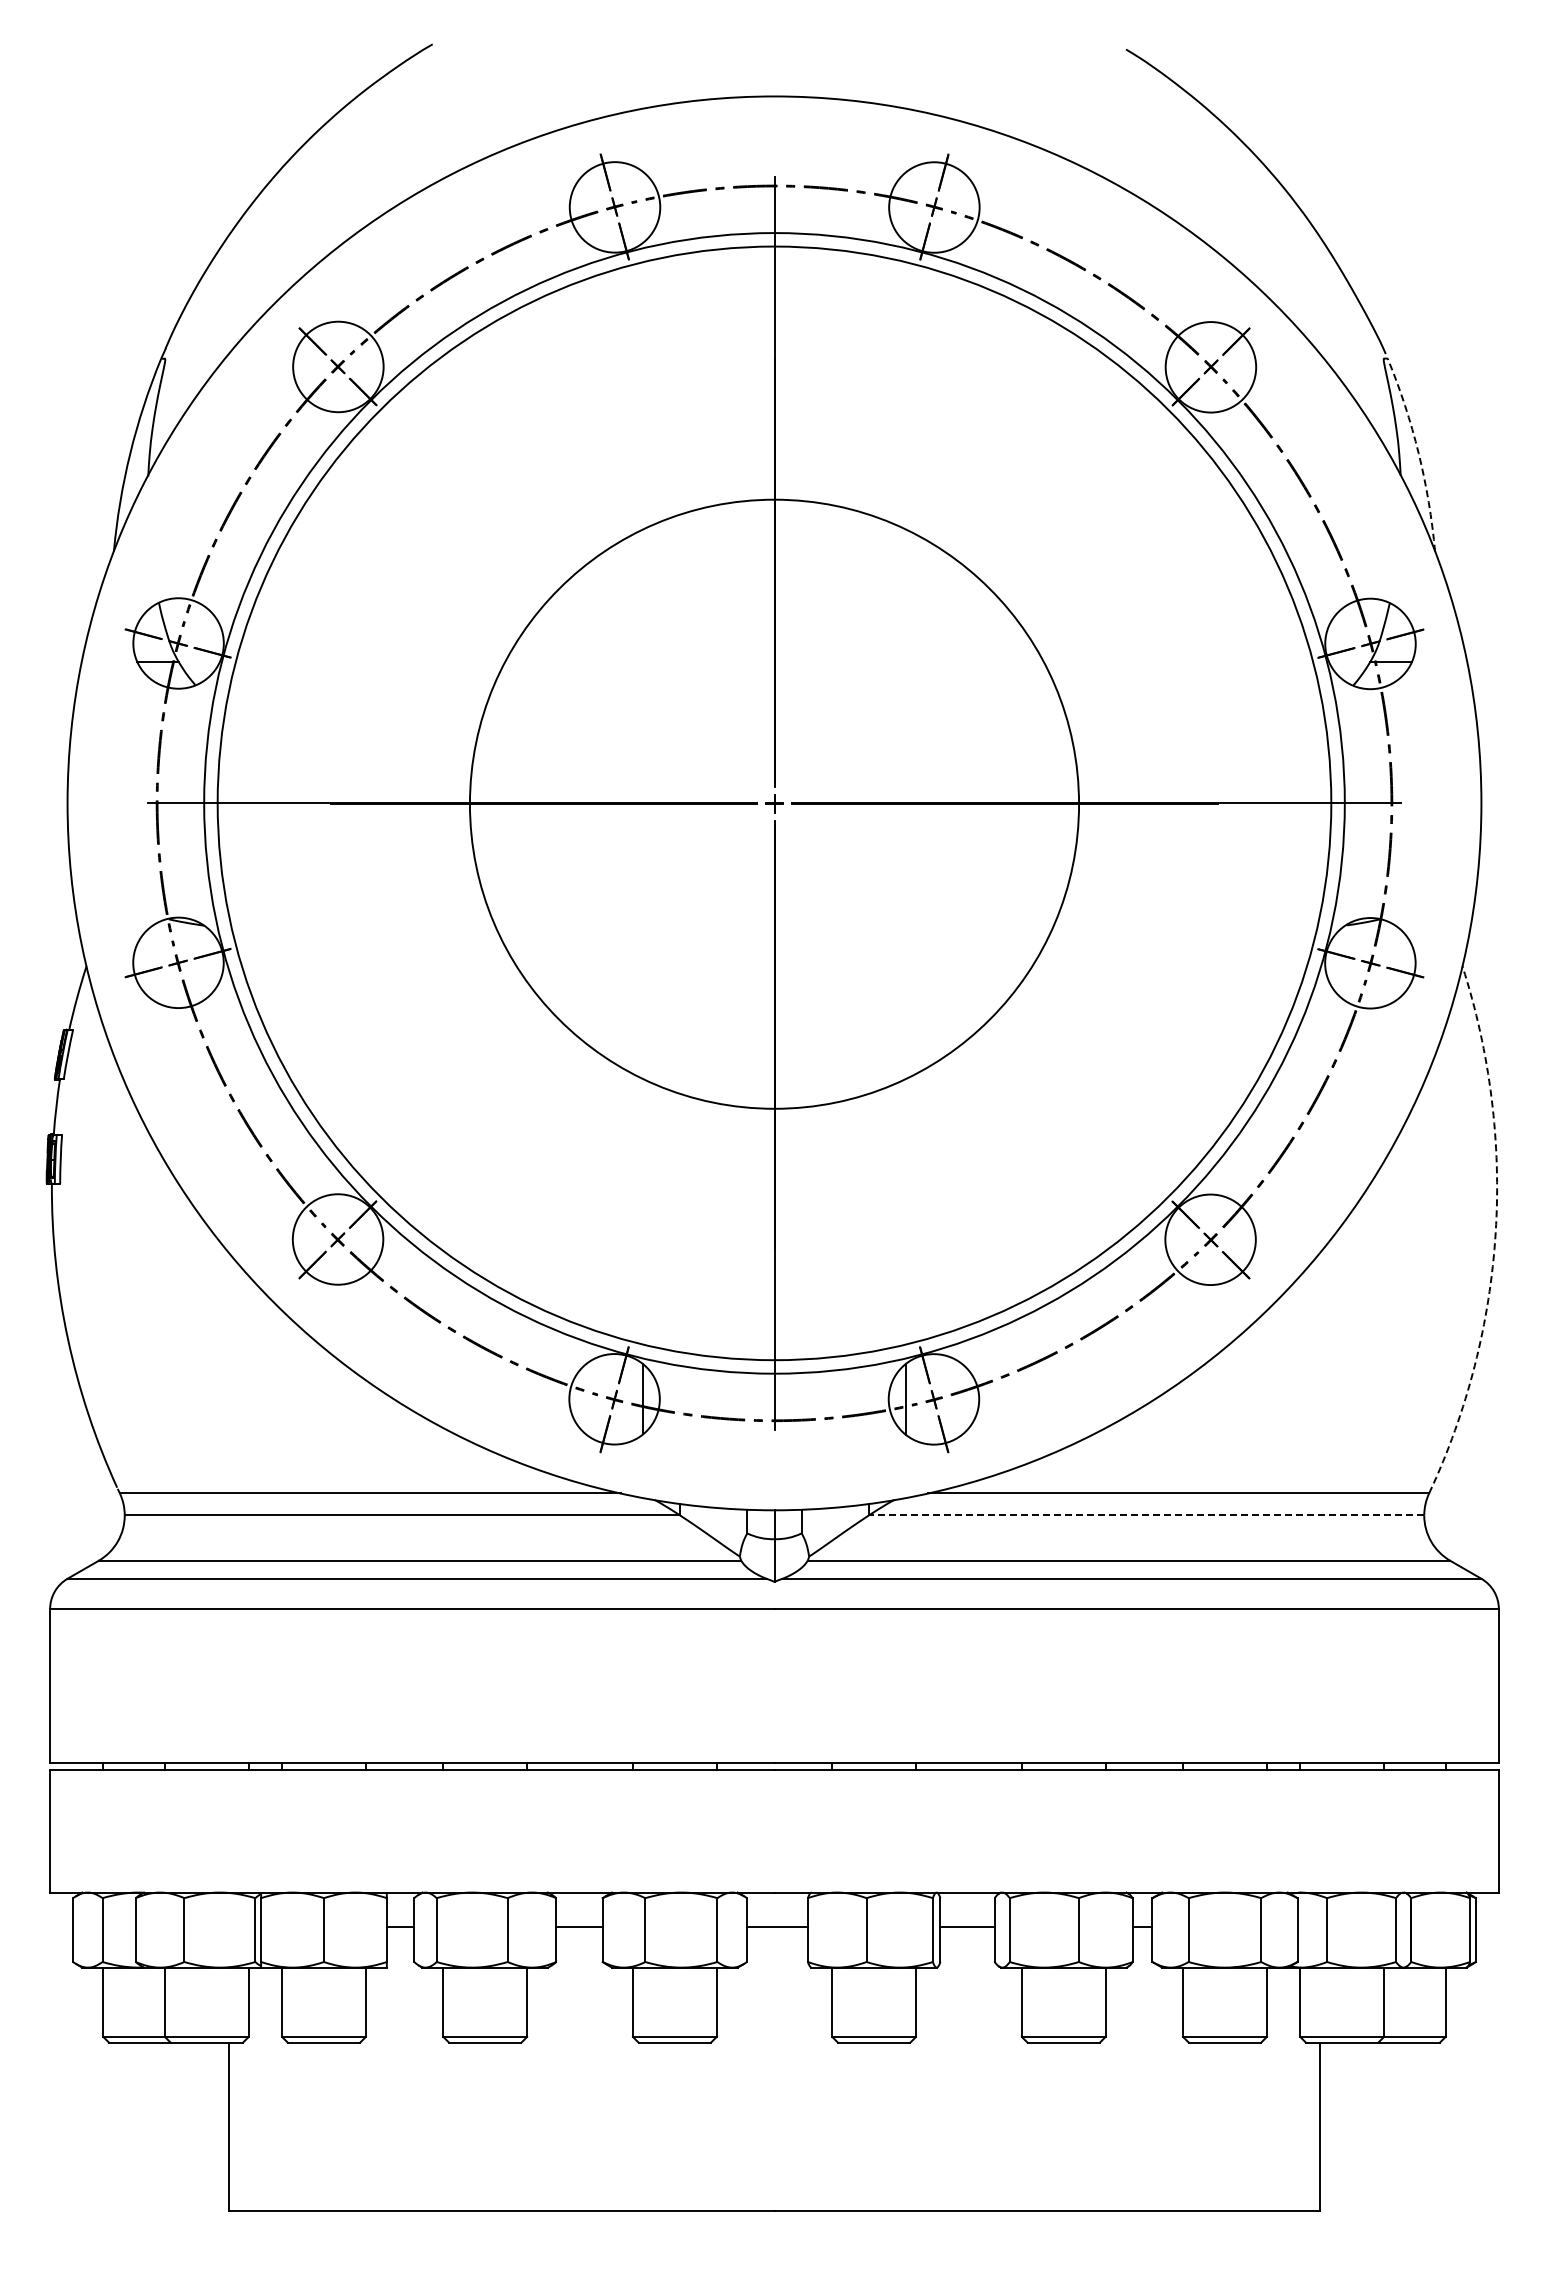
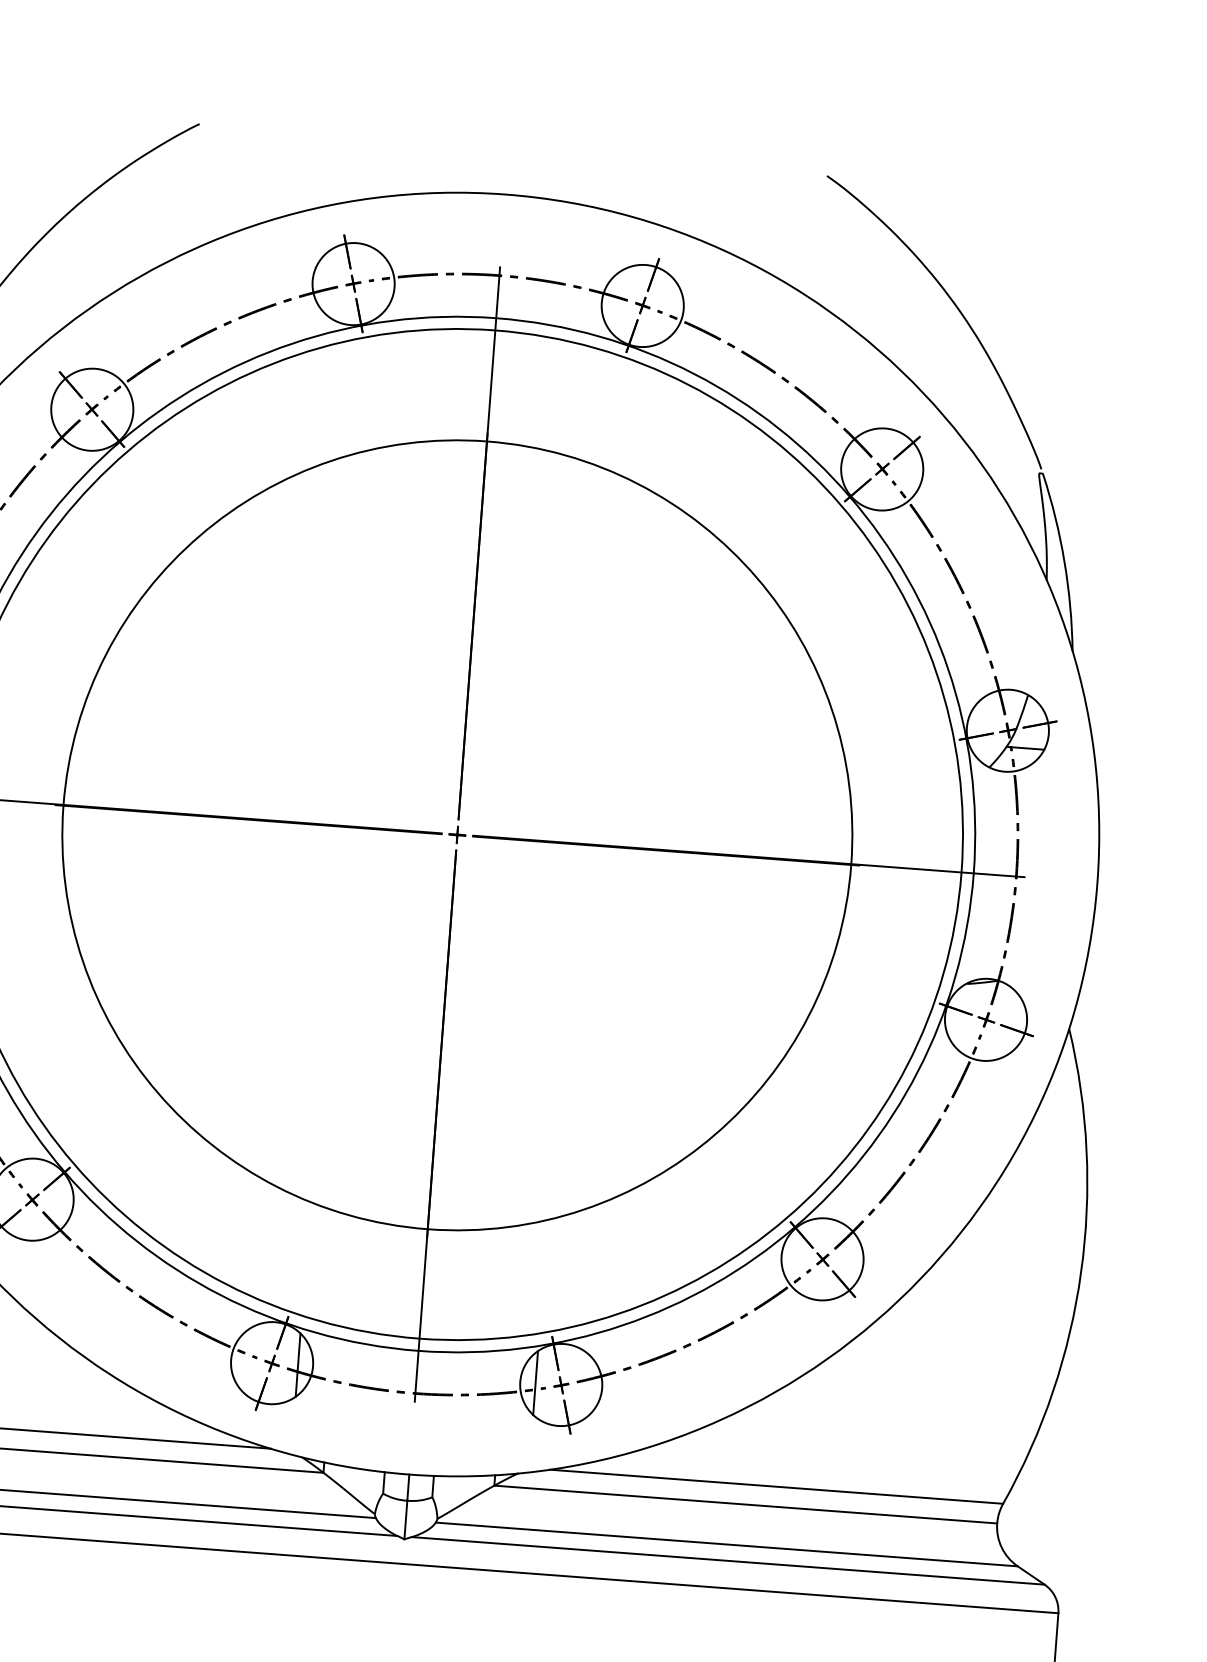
arc: (1418, 453) -> (1064, 561), dashed -> solid
circle: (774, 804) -> (457, 835), size x1.43
arc: (1495, 1232) -> (1080, 1272), dashed -> solid
line: (1146, 1515) -> (745, 1504), dashed -> solid

